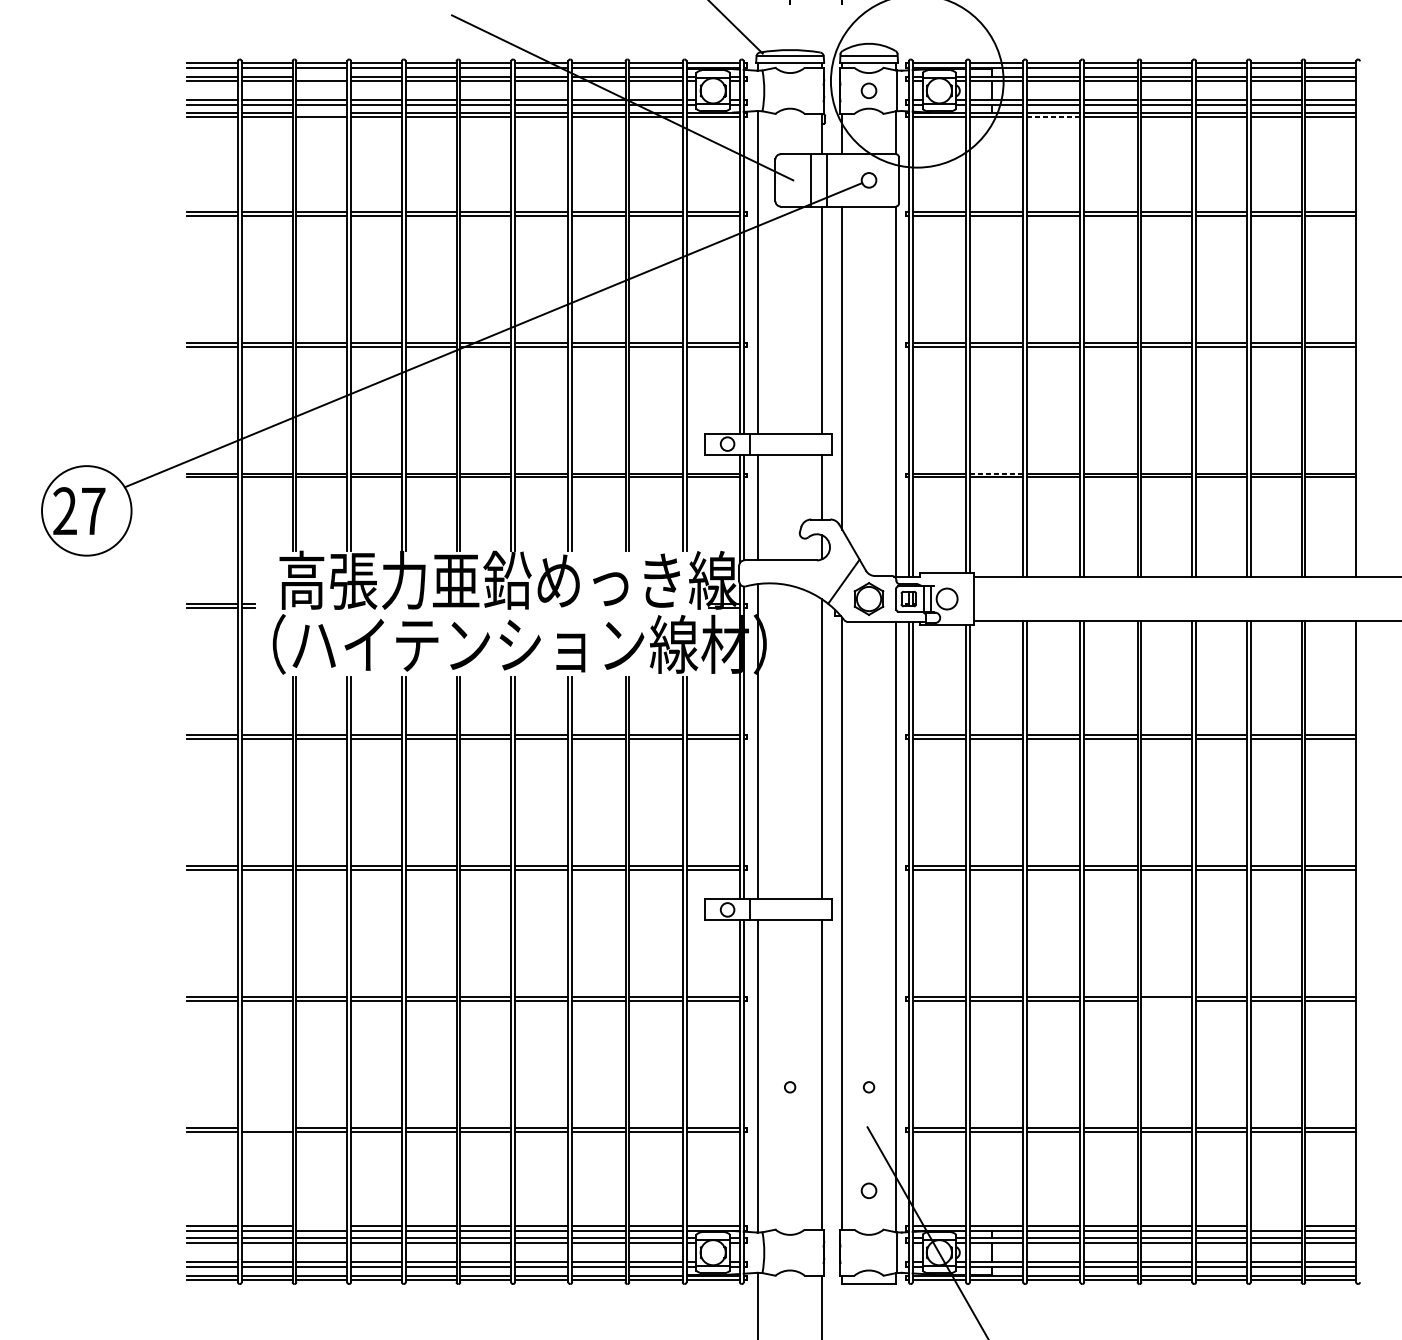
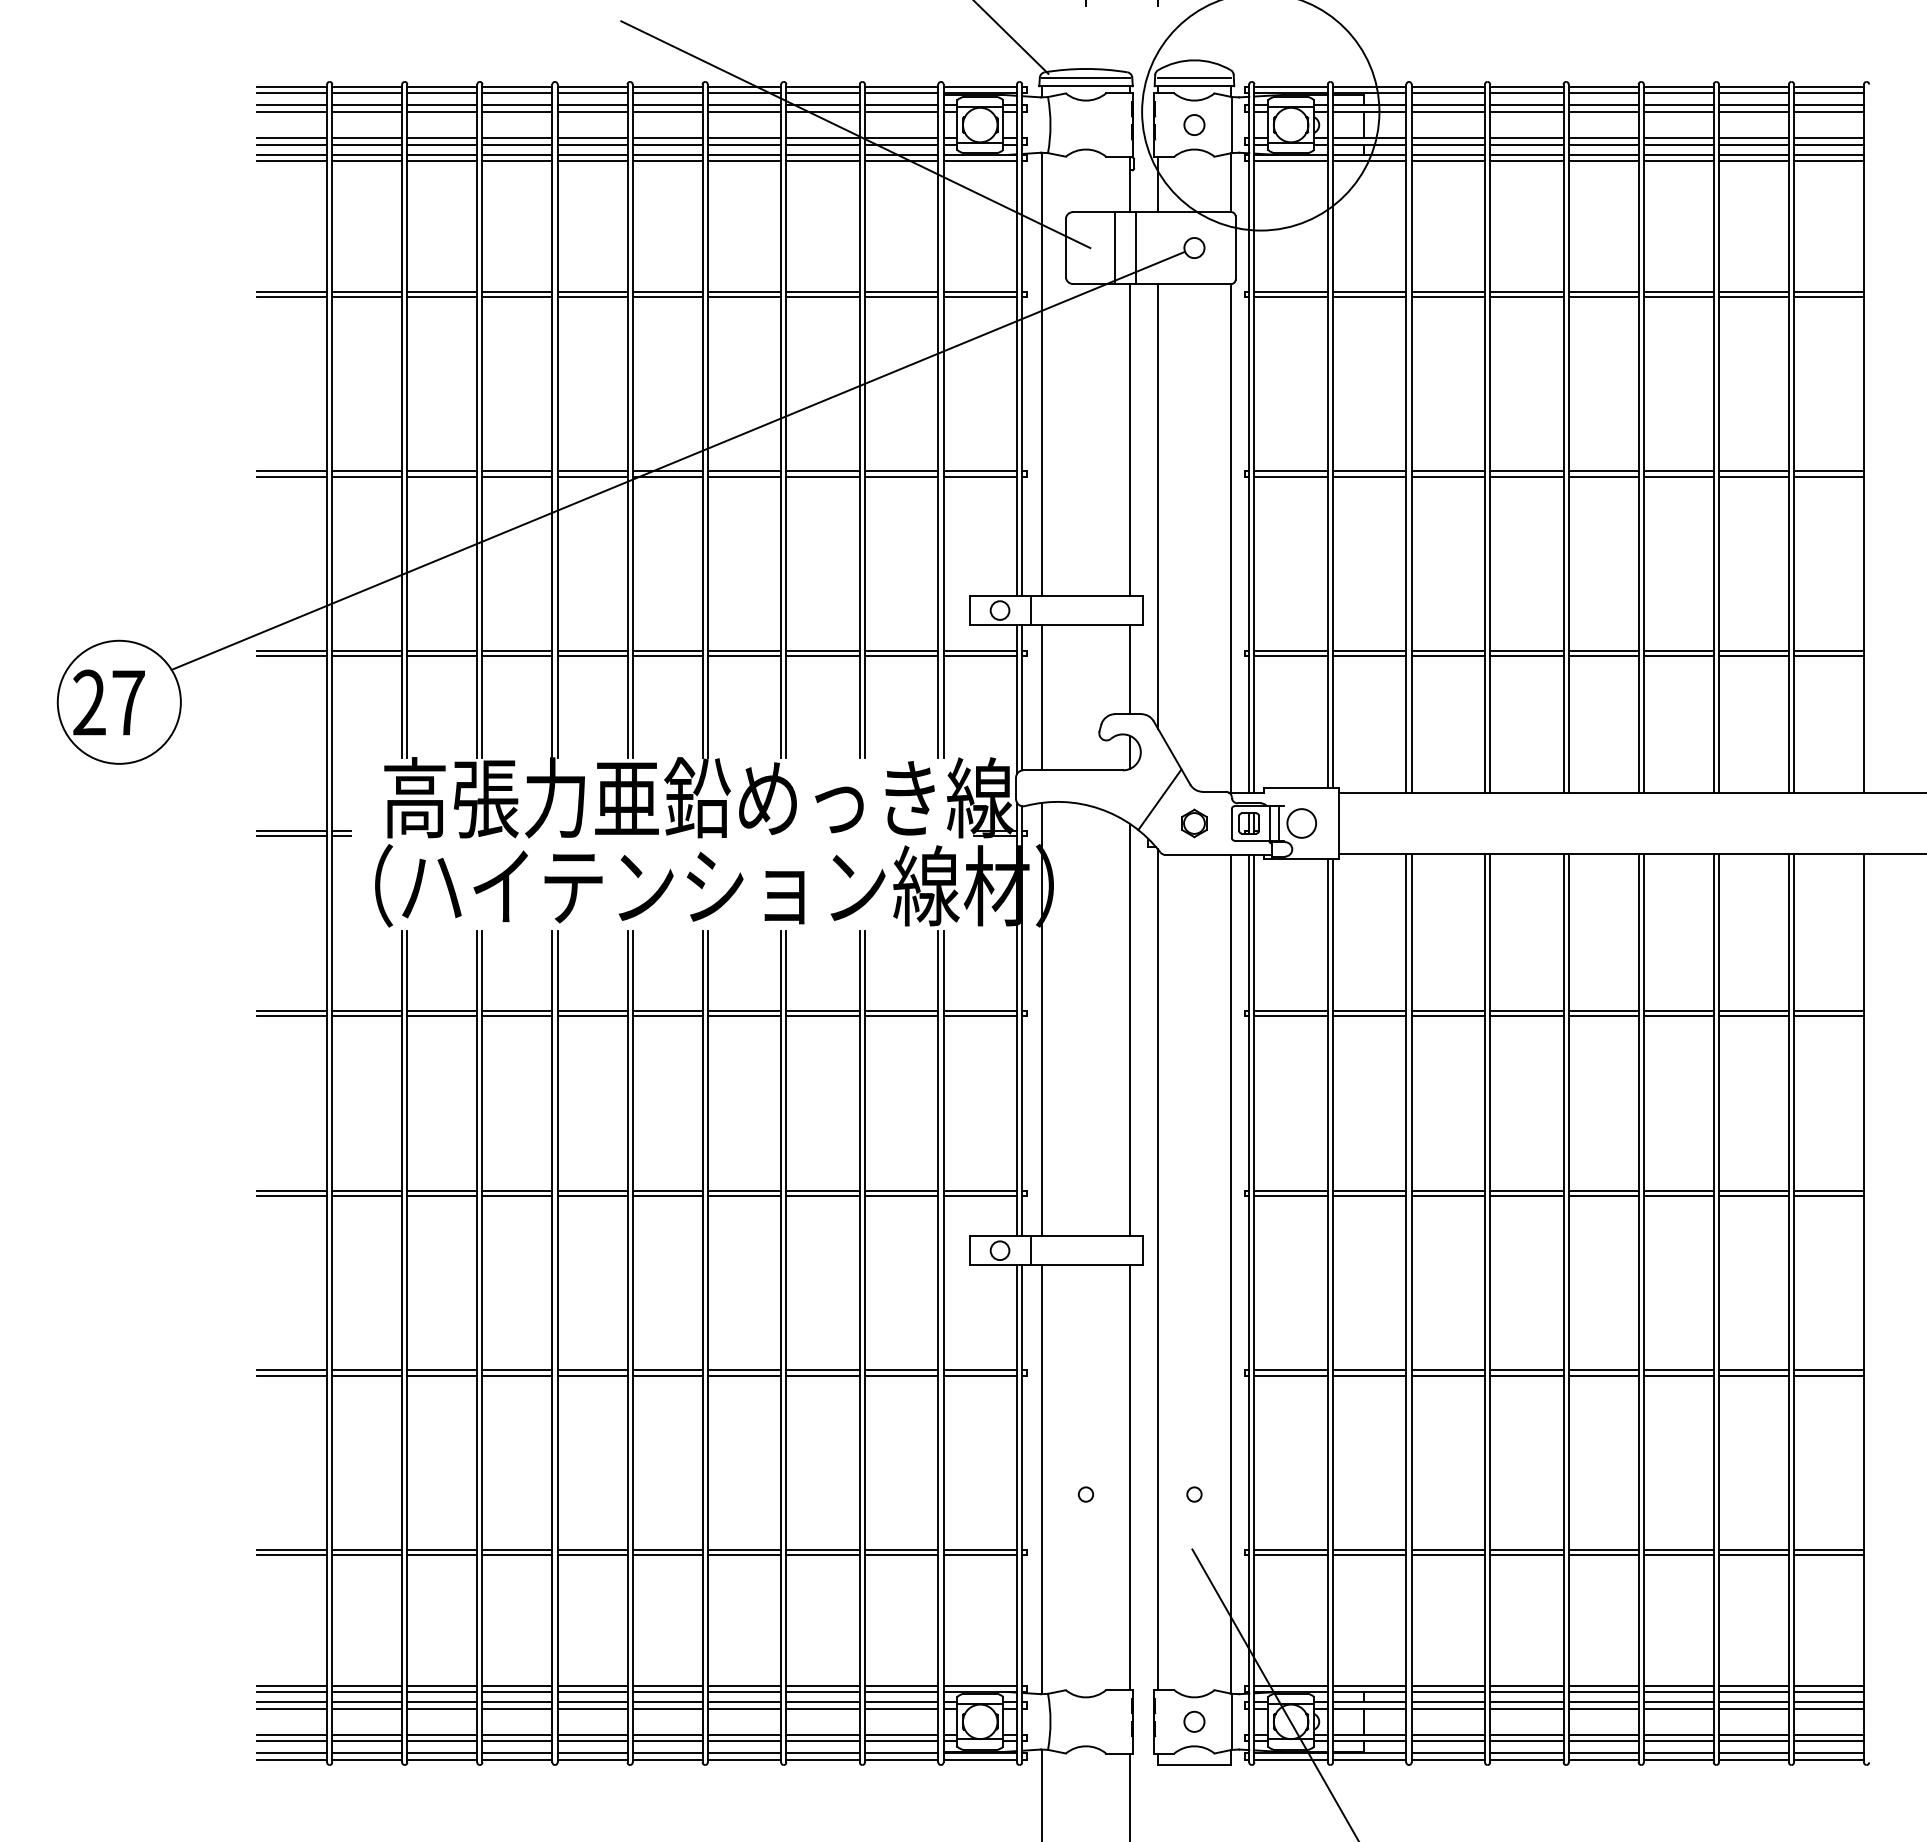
line: (321, 76) -> (442, 105), added
line: (321, 112) -> (442, 154), added
line: (1053, 117) -> (1448, 161), dashed -> solid
line: (996, 473) -> (1369, 651), dashed -> solid
part: (869, 599) -> (1194, 823), size x0.62
line: (1166, 1000) -> (1603, 1375), added
line: (267, 1128) -> (367, 1550), added
circle: (869, 1190) -> (1194, 1721), moved
line: (321, 1226) -> (442, 1685), added
line: (1275, 1226) -> (1753, 1685), added

